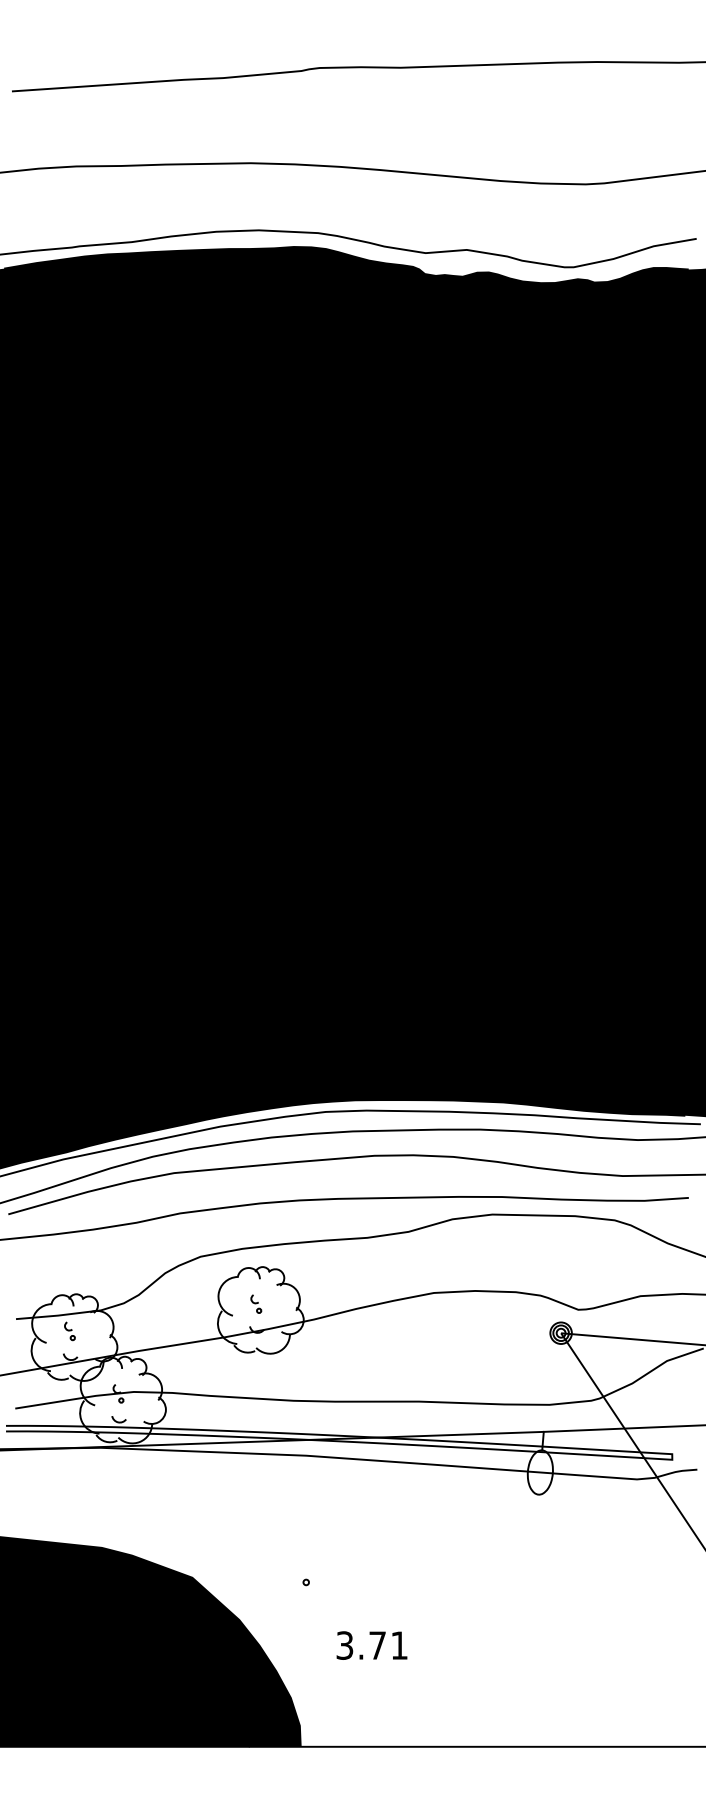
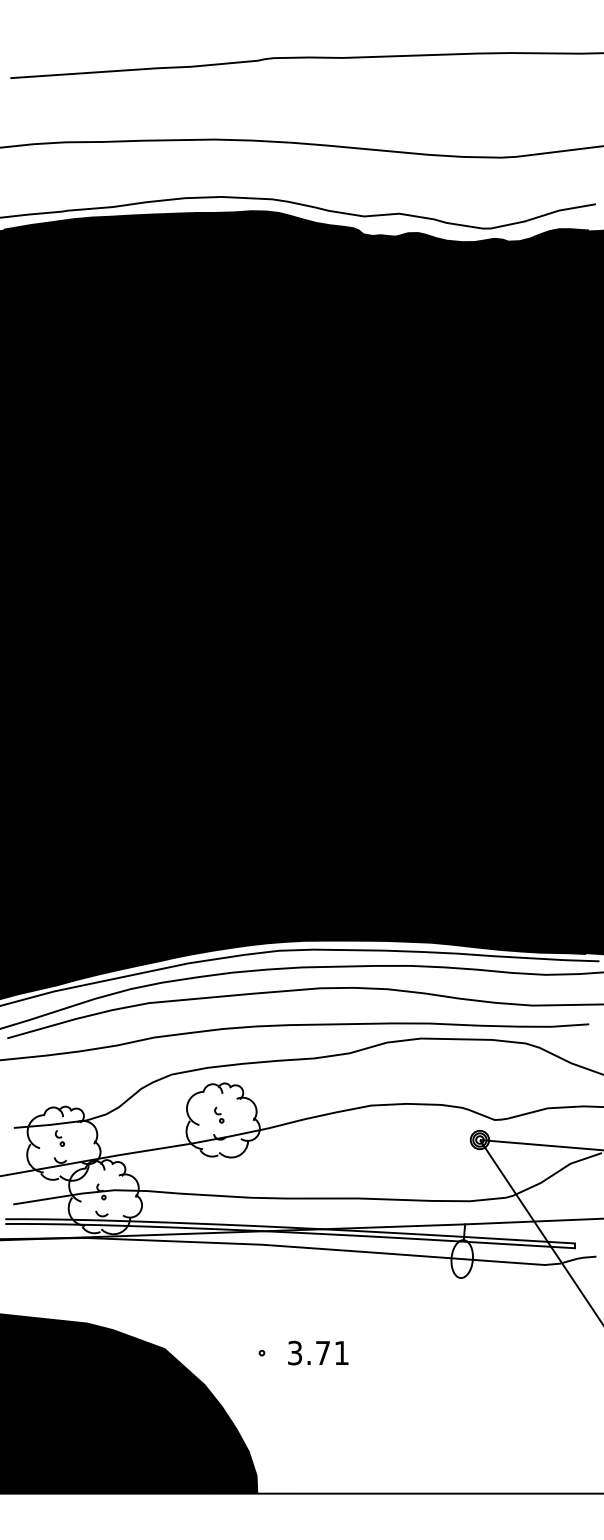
text: (372, 1644) -> (318, 1352), moved

